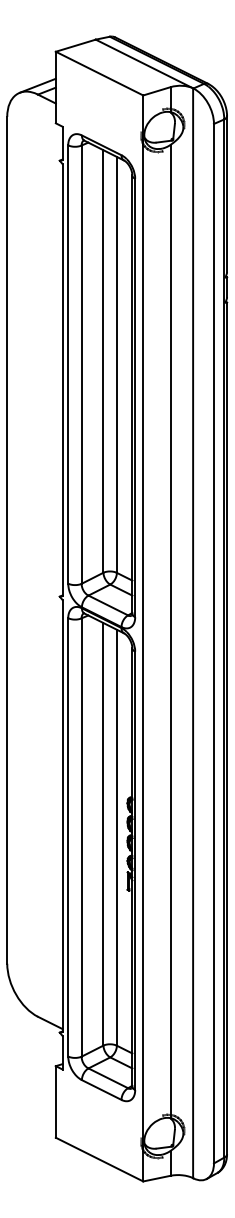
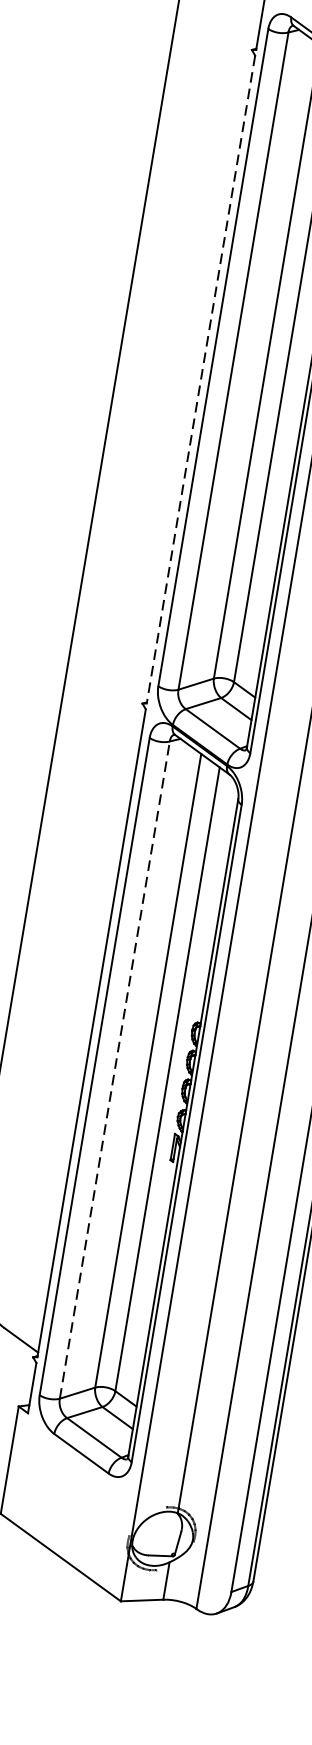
line: (62, 380) -> (200, 380), solid -> dashed
line: (81, 836) -> (114, 1068), solid -> dashed

